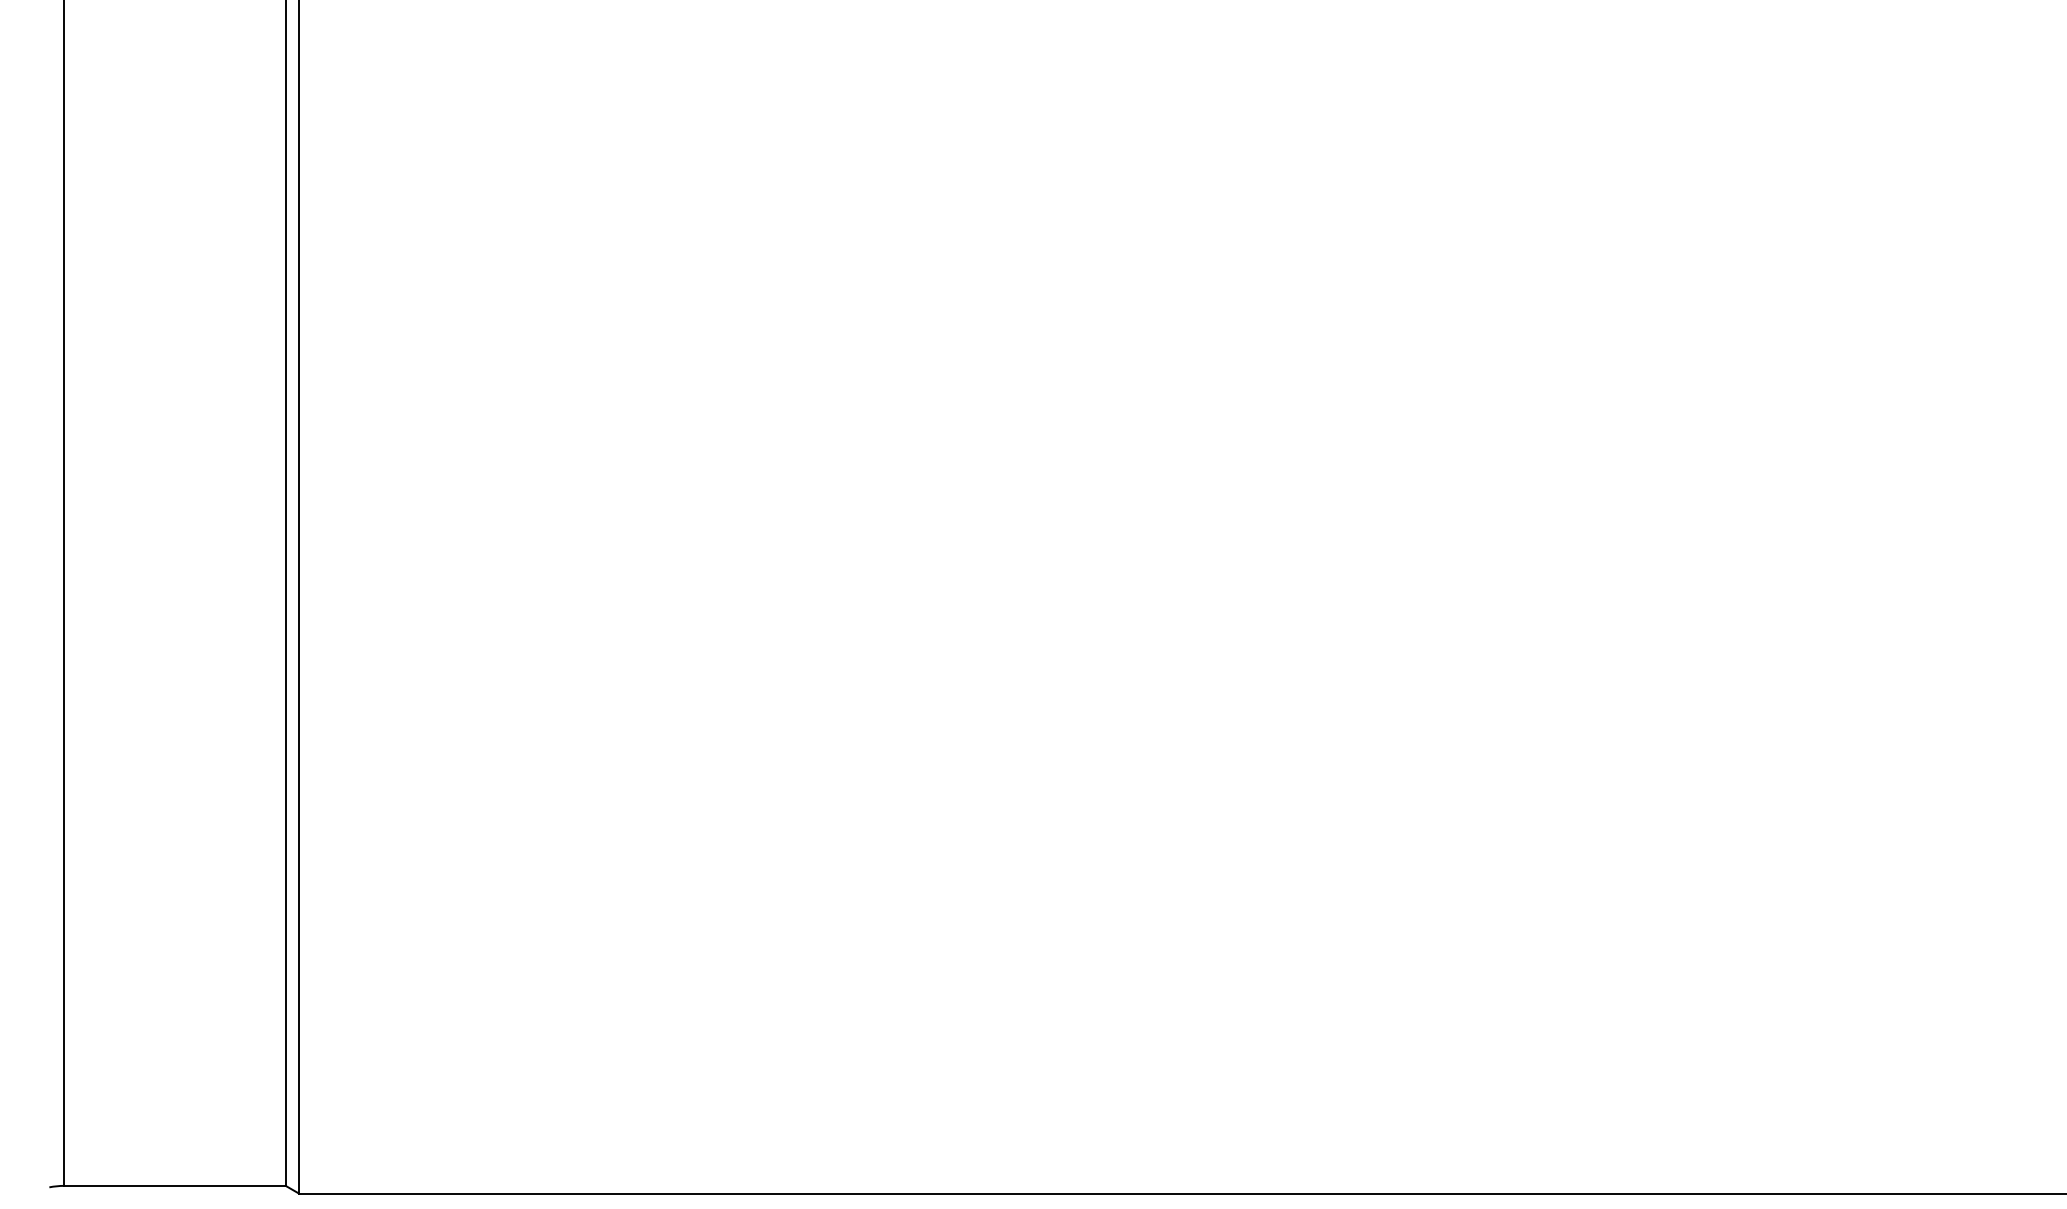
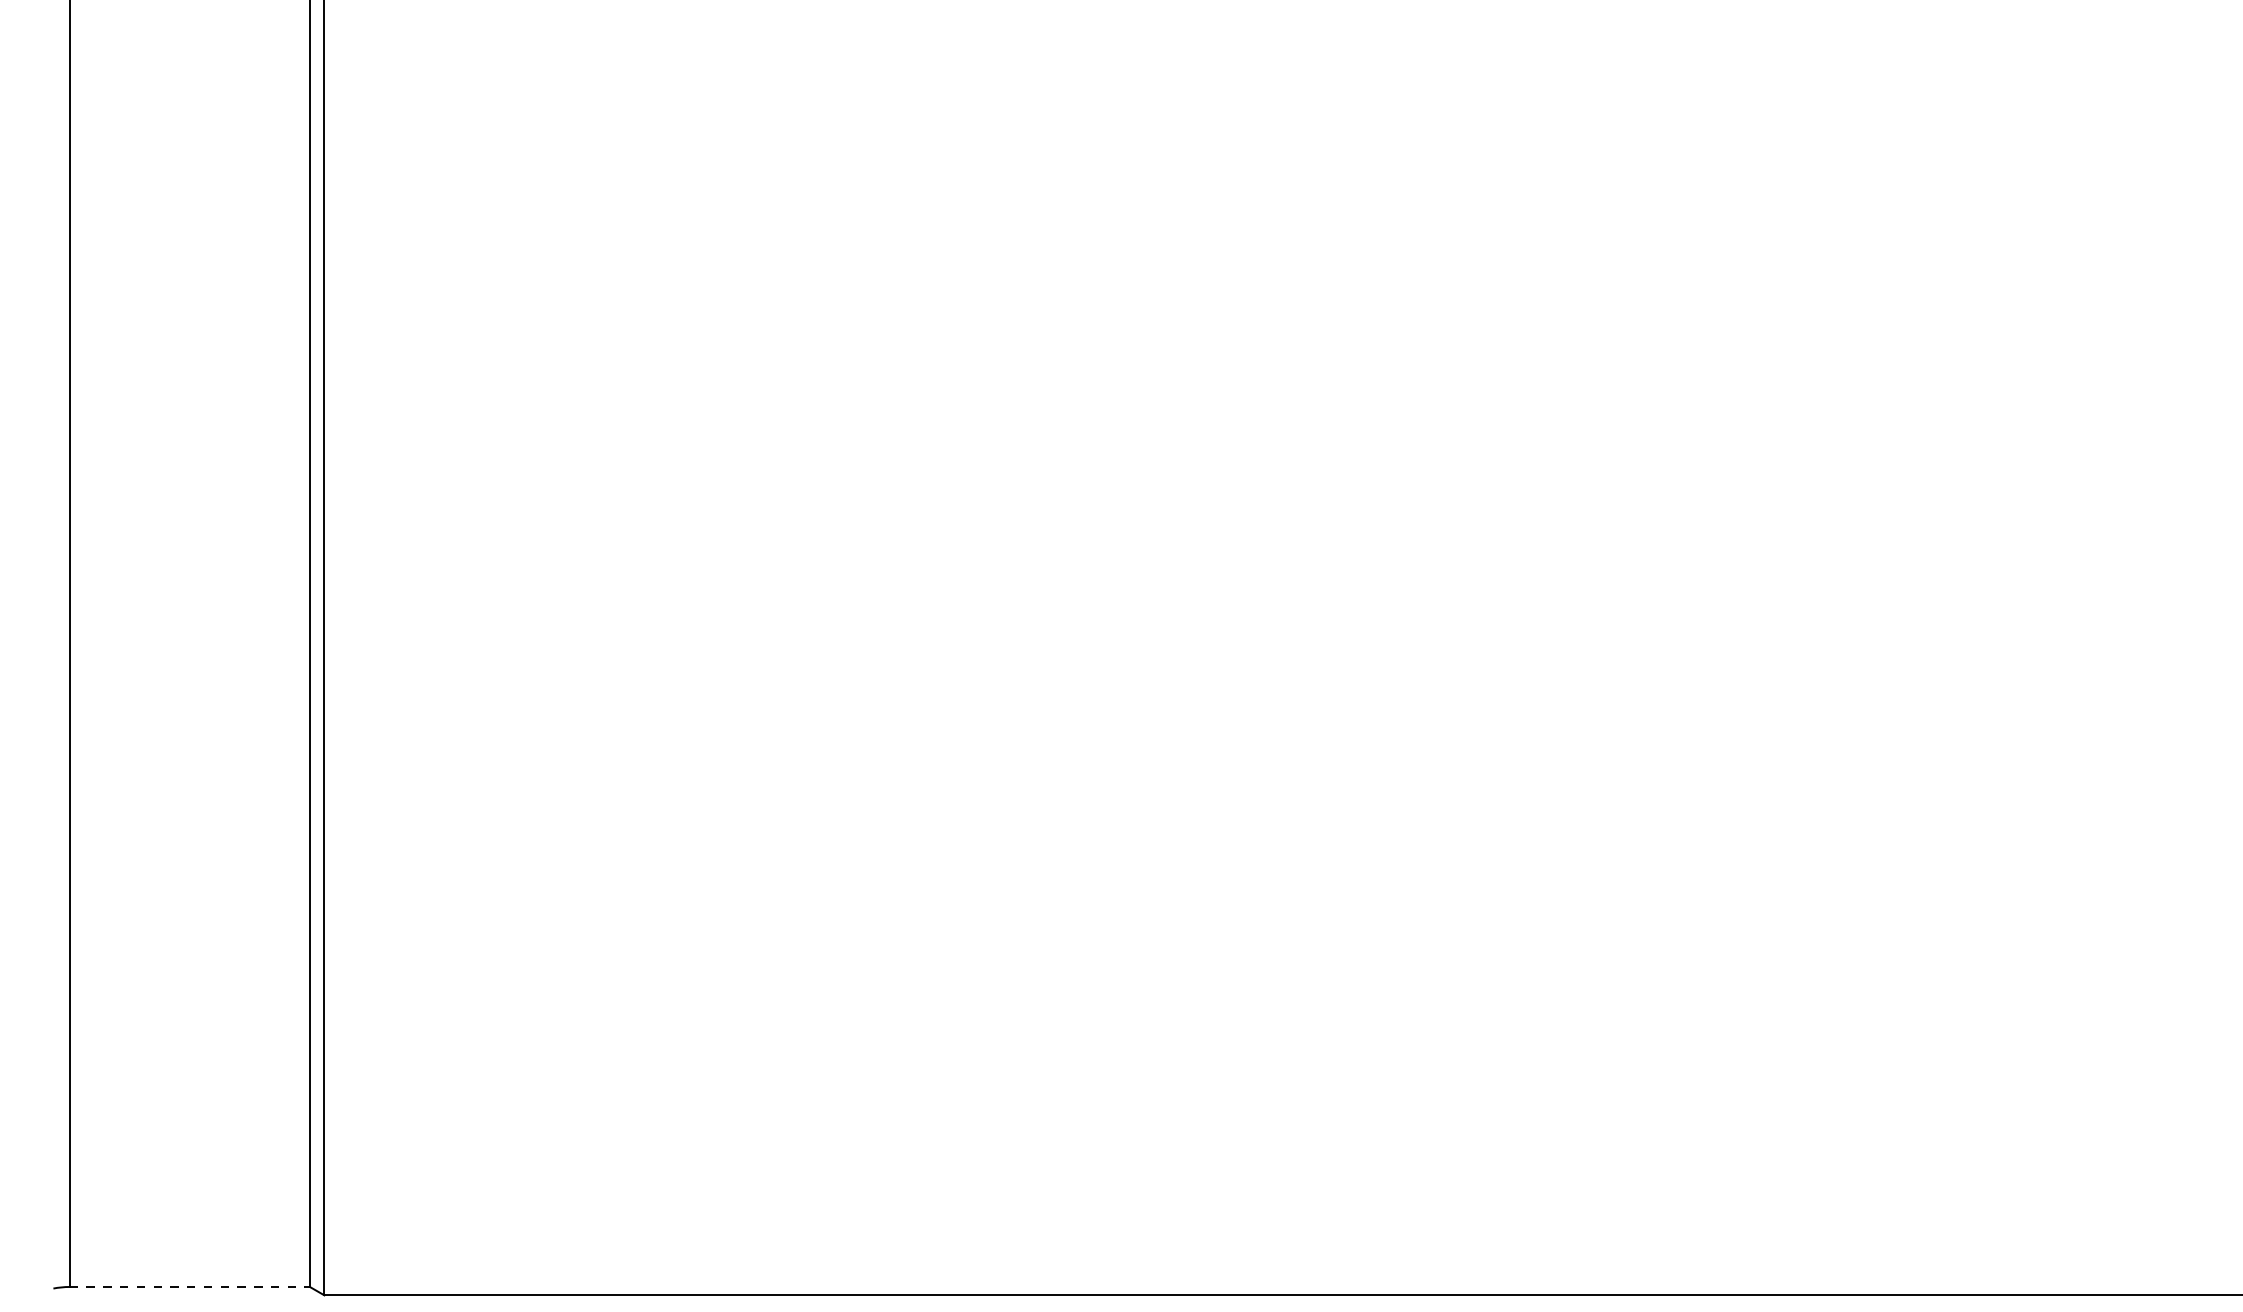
line: (175, 1185) -> (190, 1286), solid -> dashed

